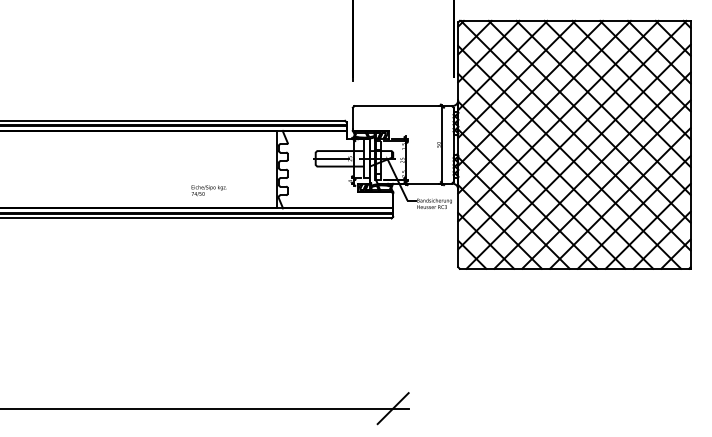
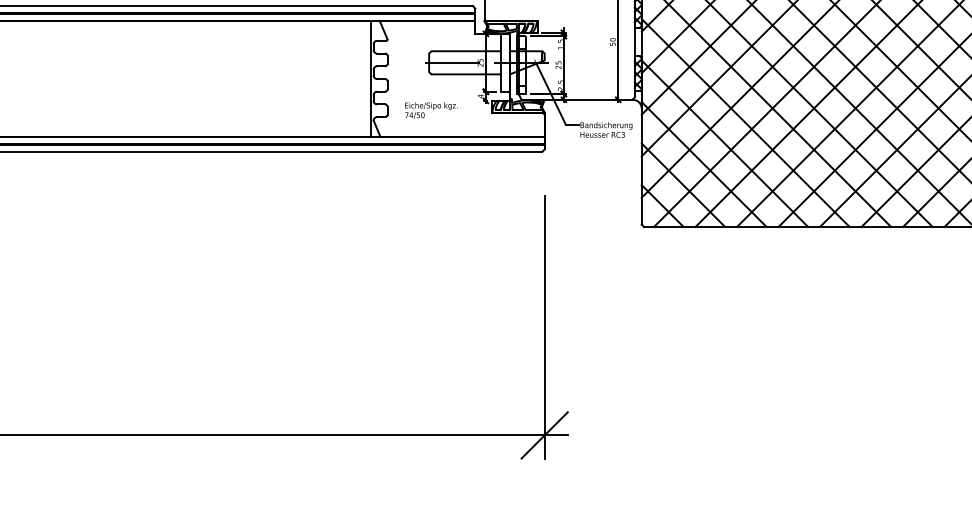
text: (208, 190) -> (430, 110), moved
line: (393, 335) -> (545, 326), added

